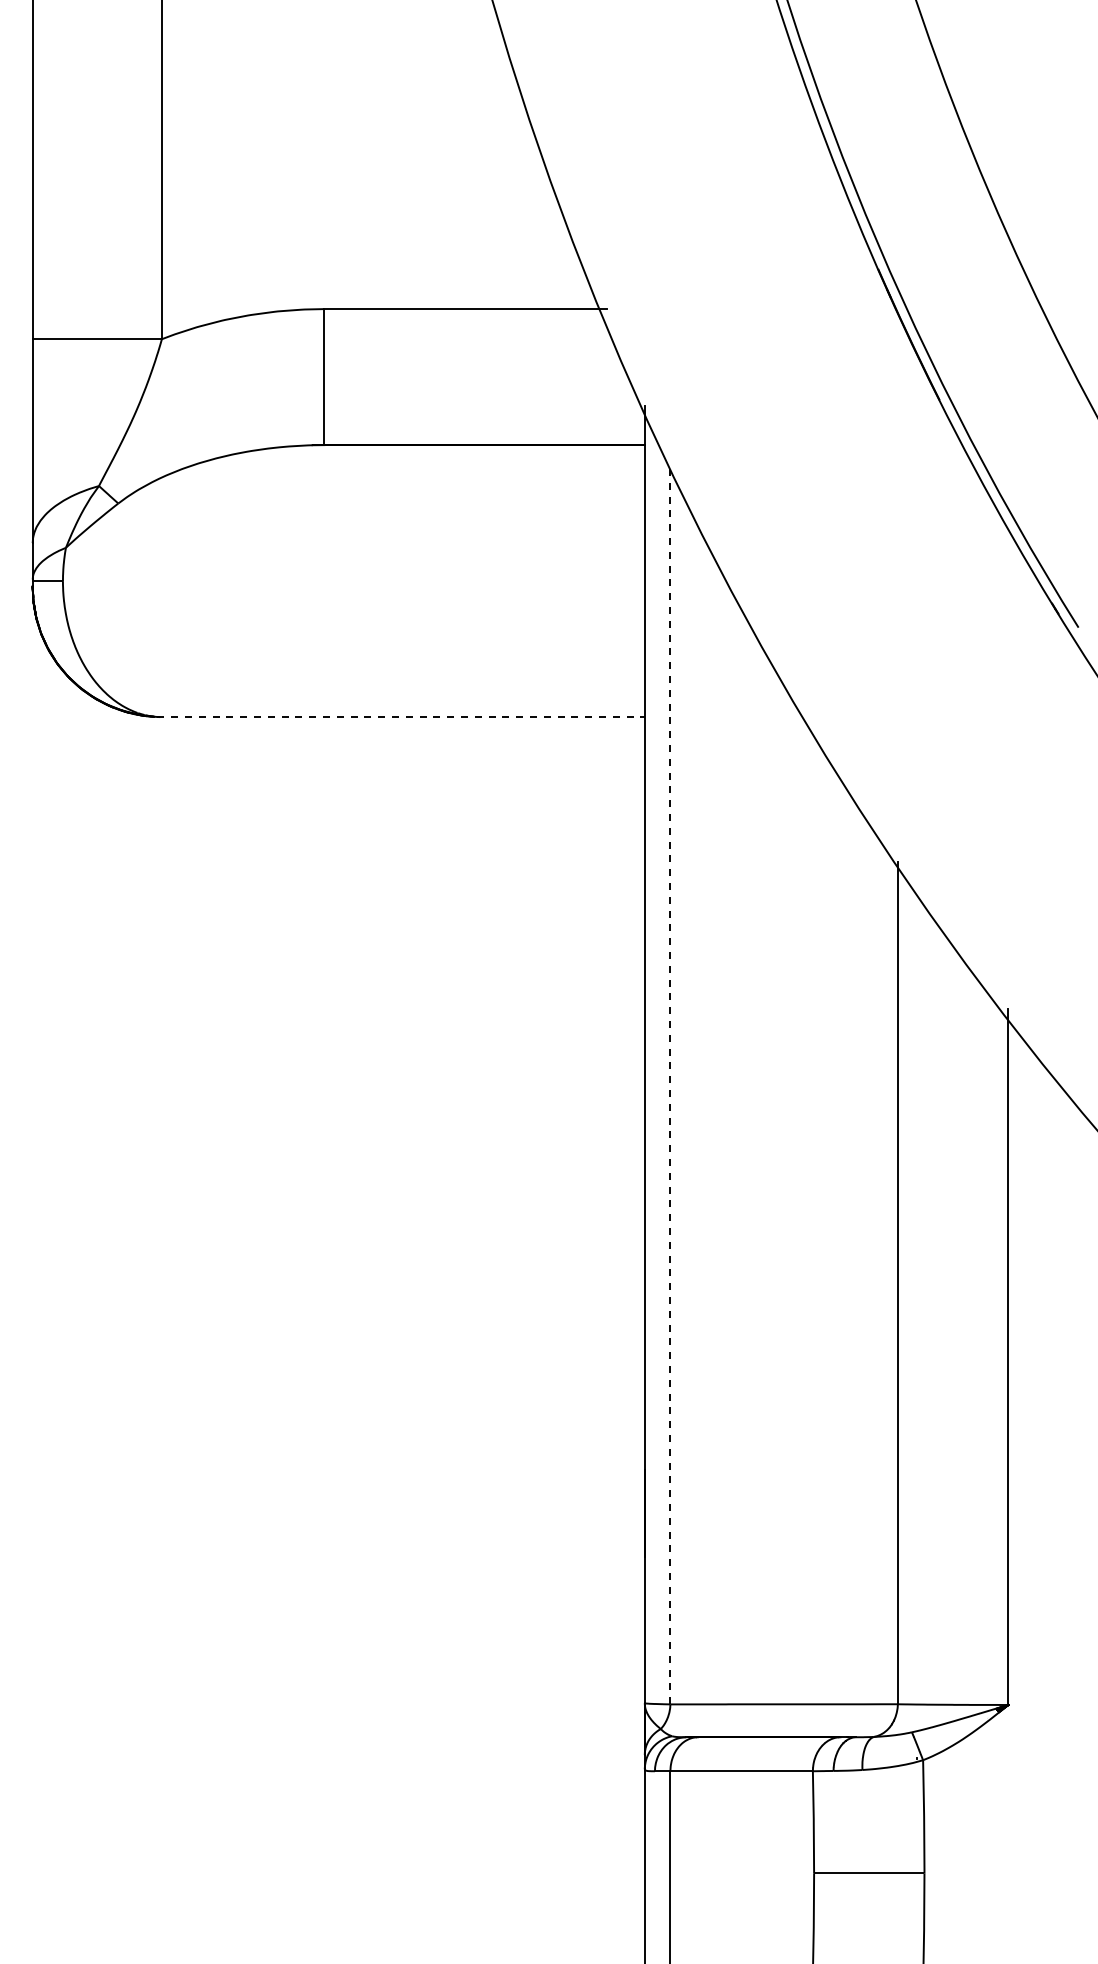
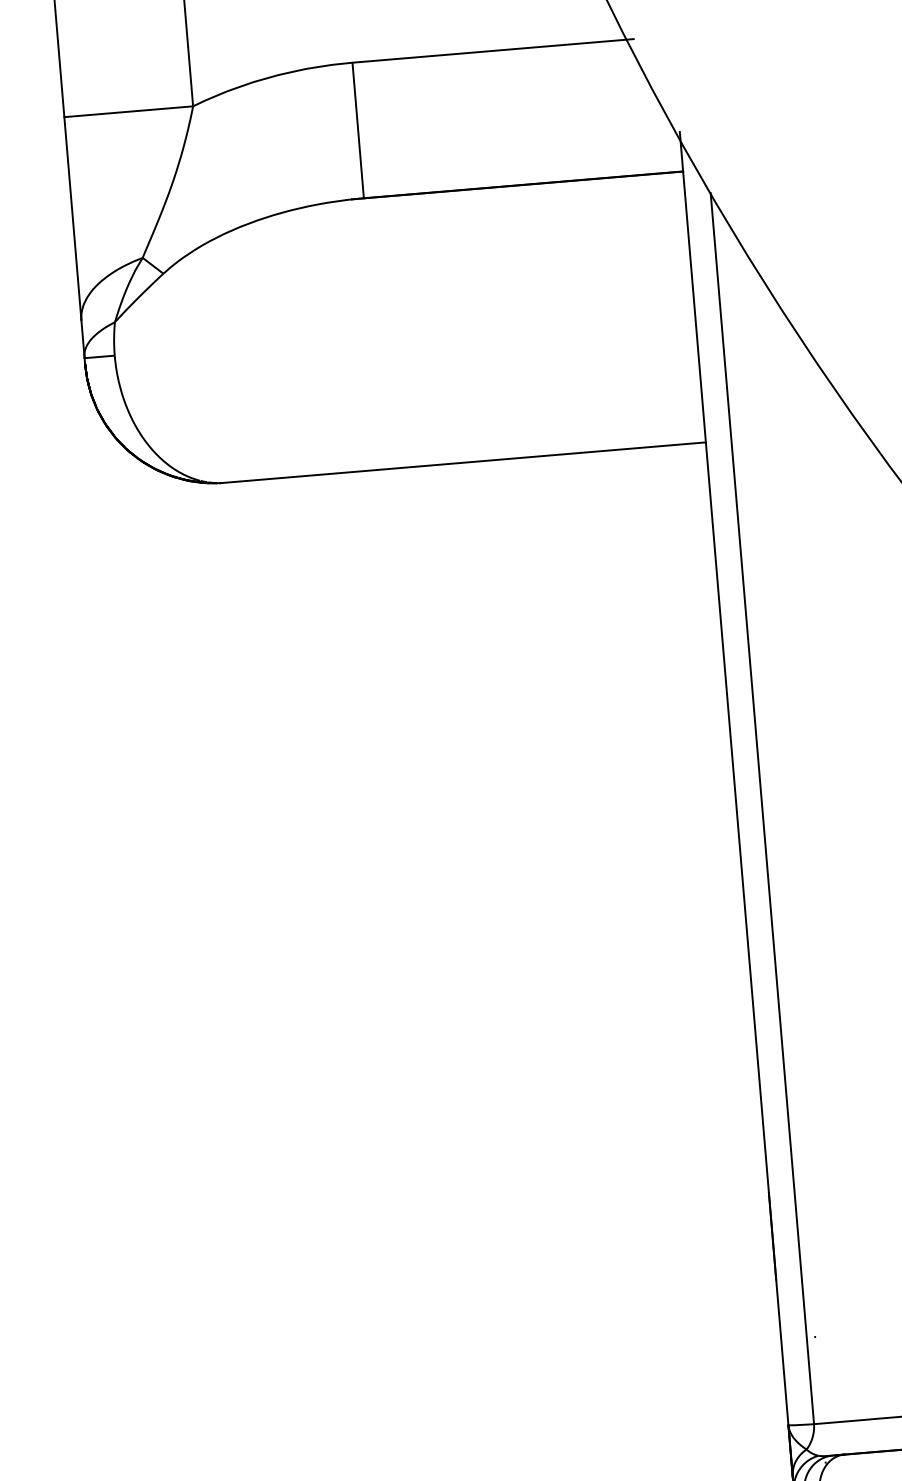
line: (401, 717) -> (463, 463), dashed -> solid
line: (670, 1086) -> (762, 808), dashed -> solid

